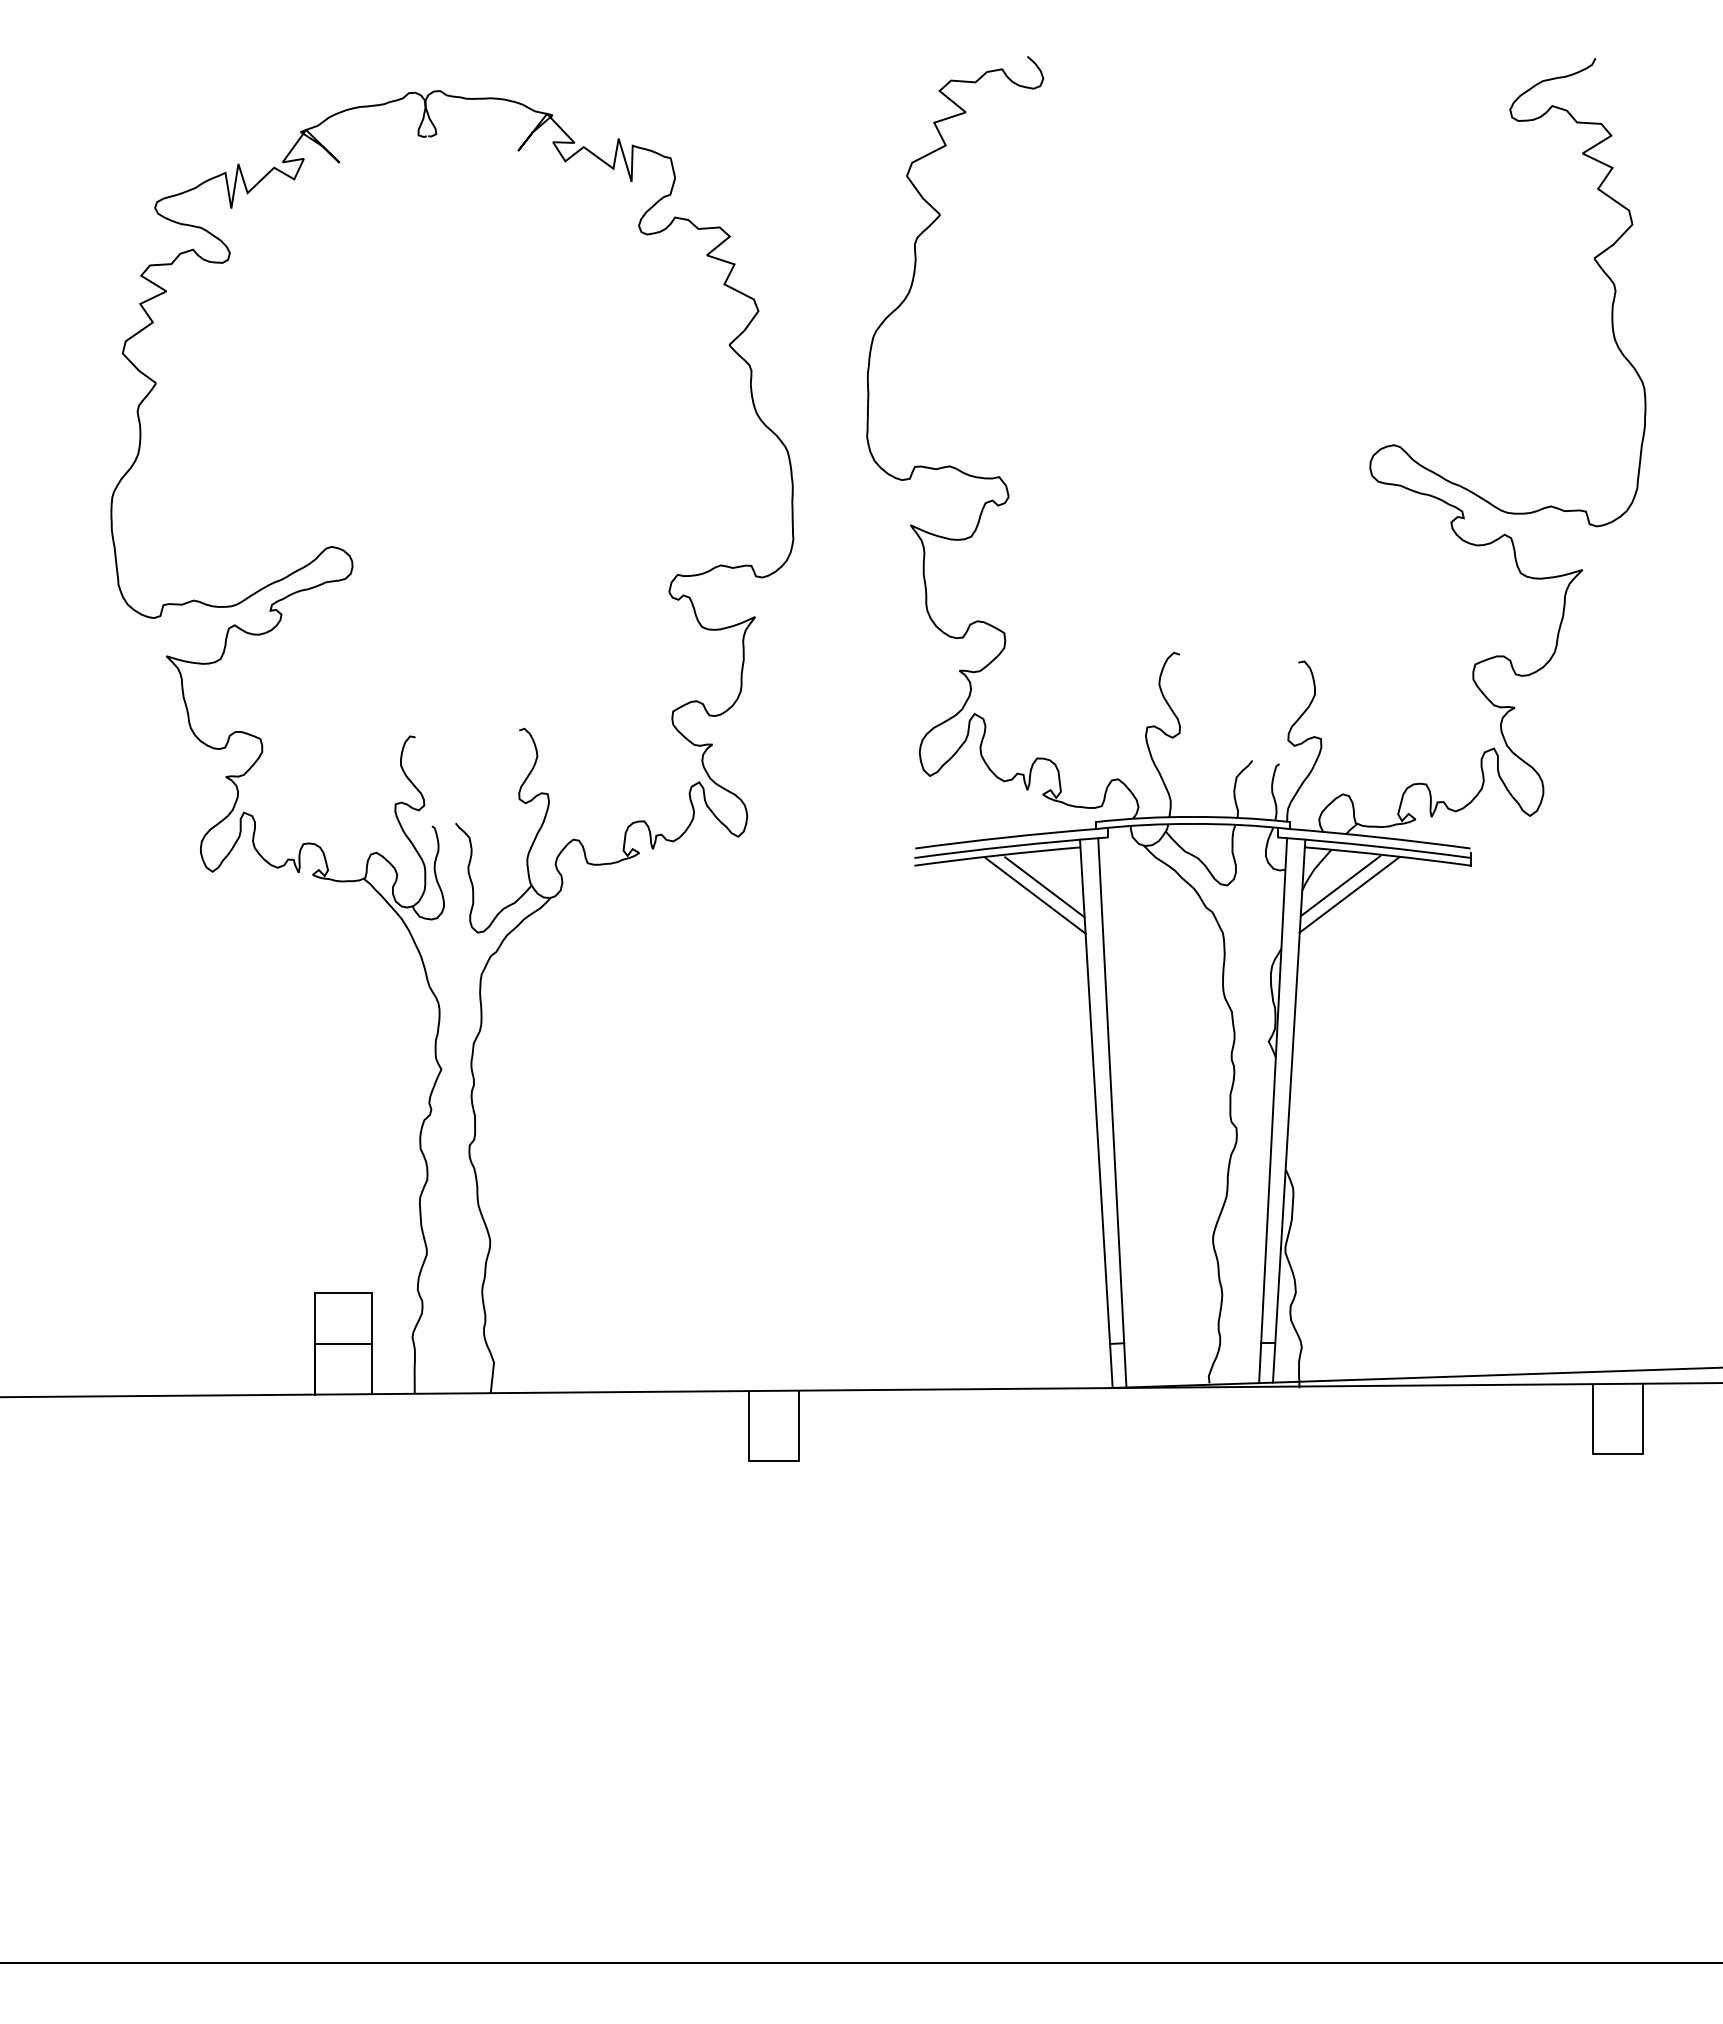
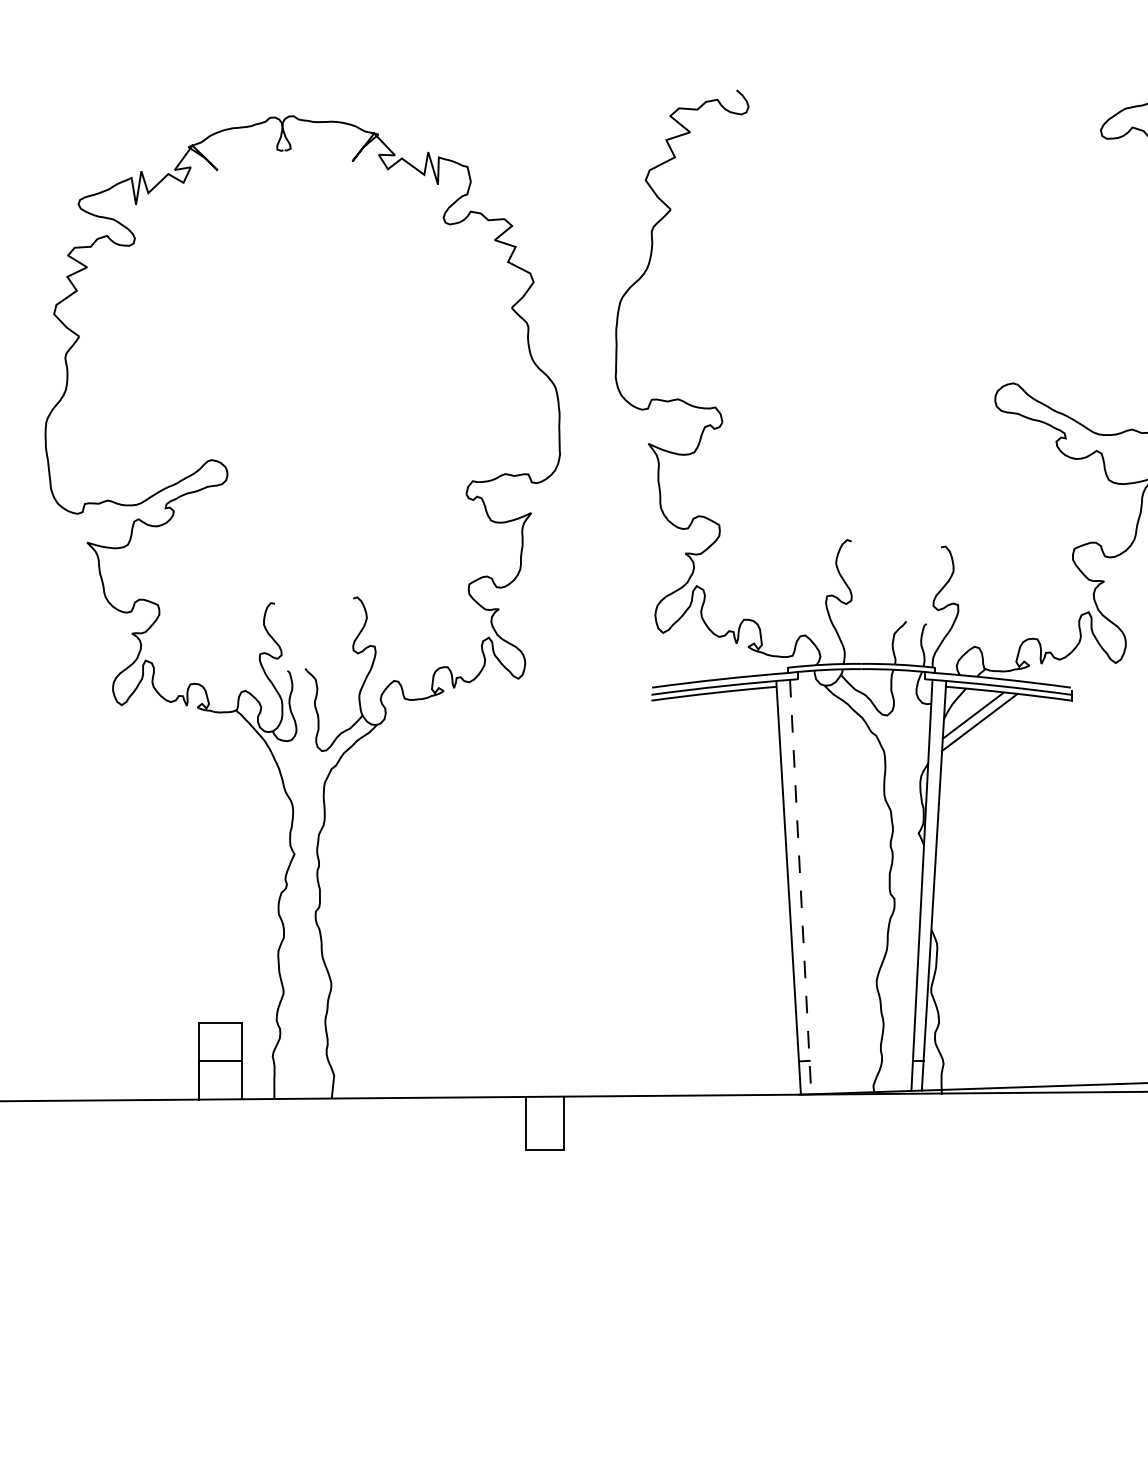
line: (1044, 887) -> (749, 717), removed
line: (1035, 895) -> (742, 723), removed
line: (1112, 1113) -> (800, 887), solid -> dashed

